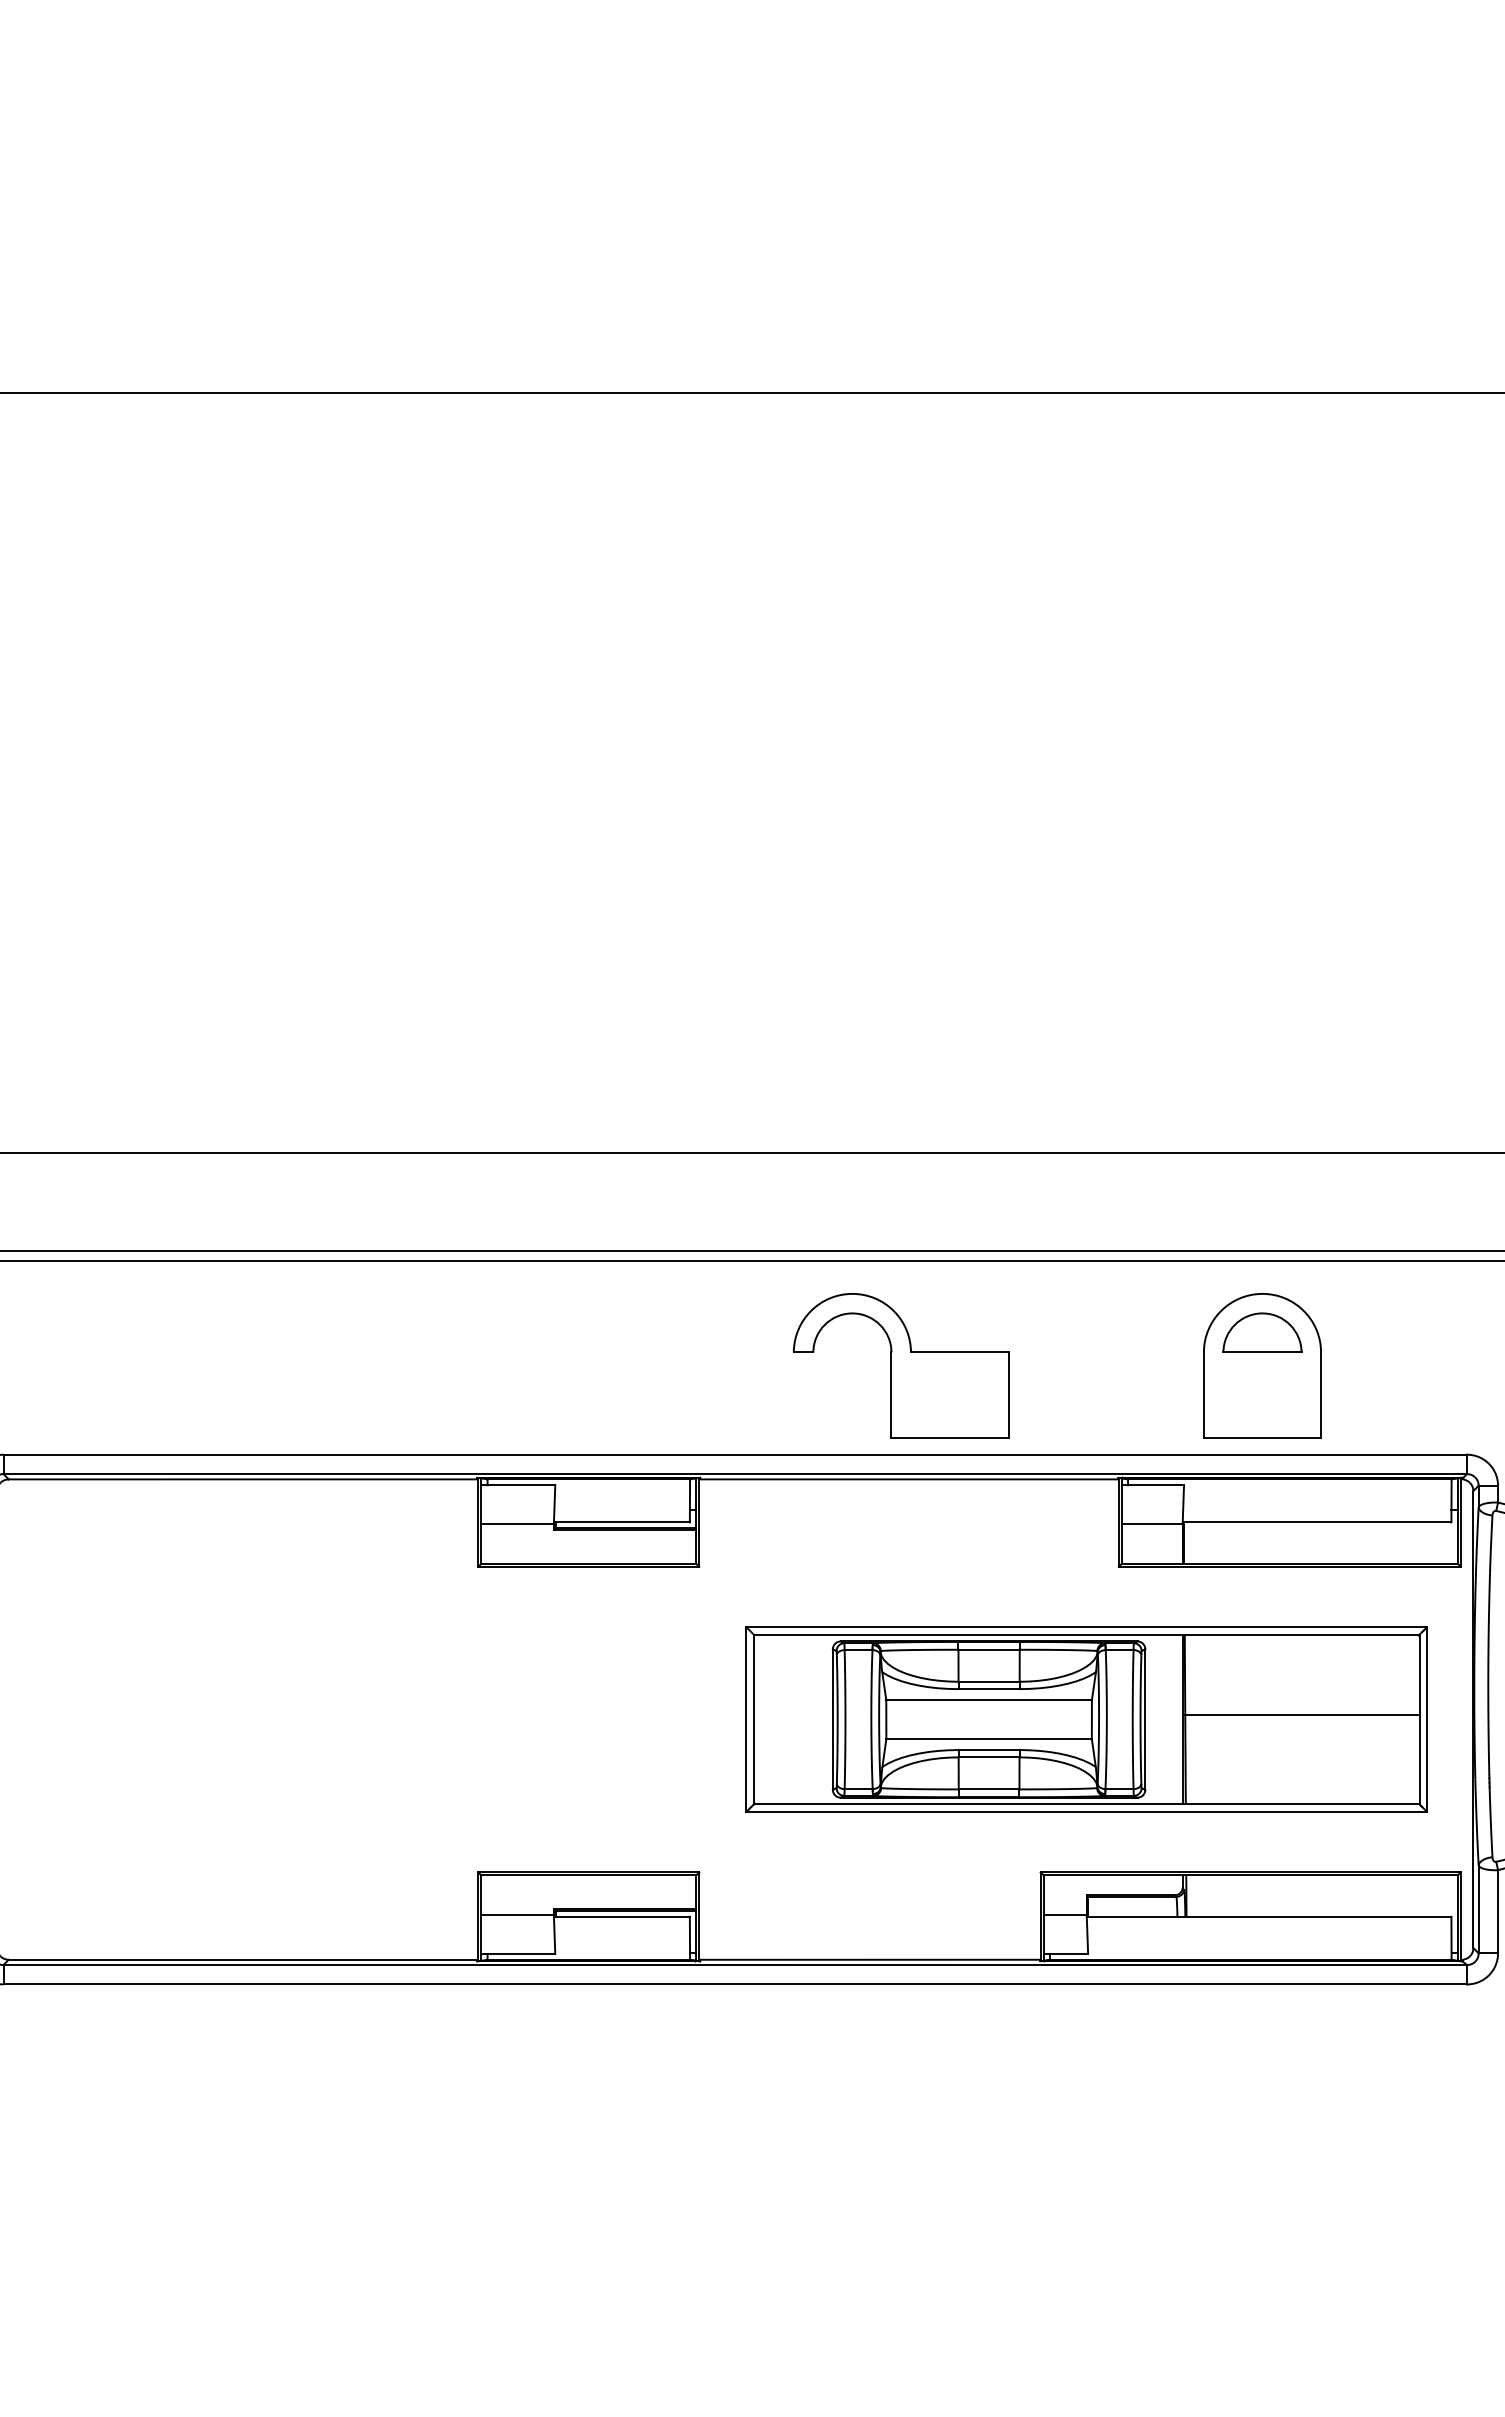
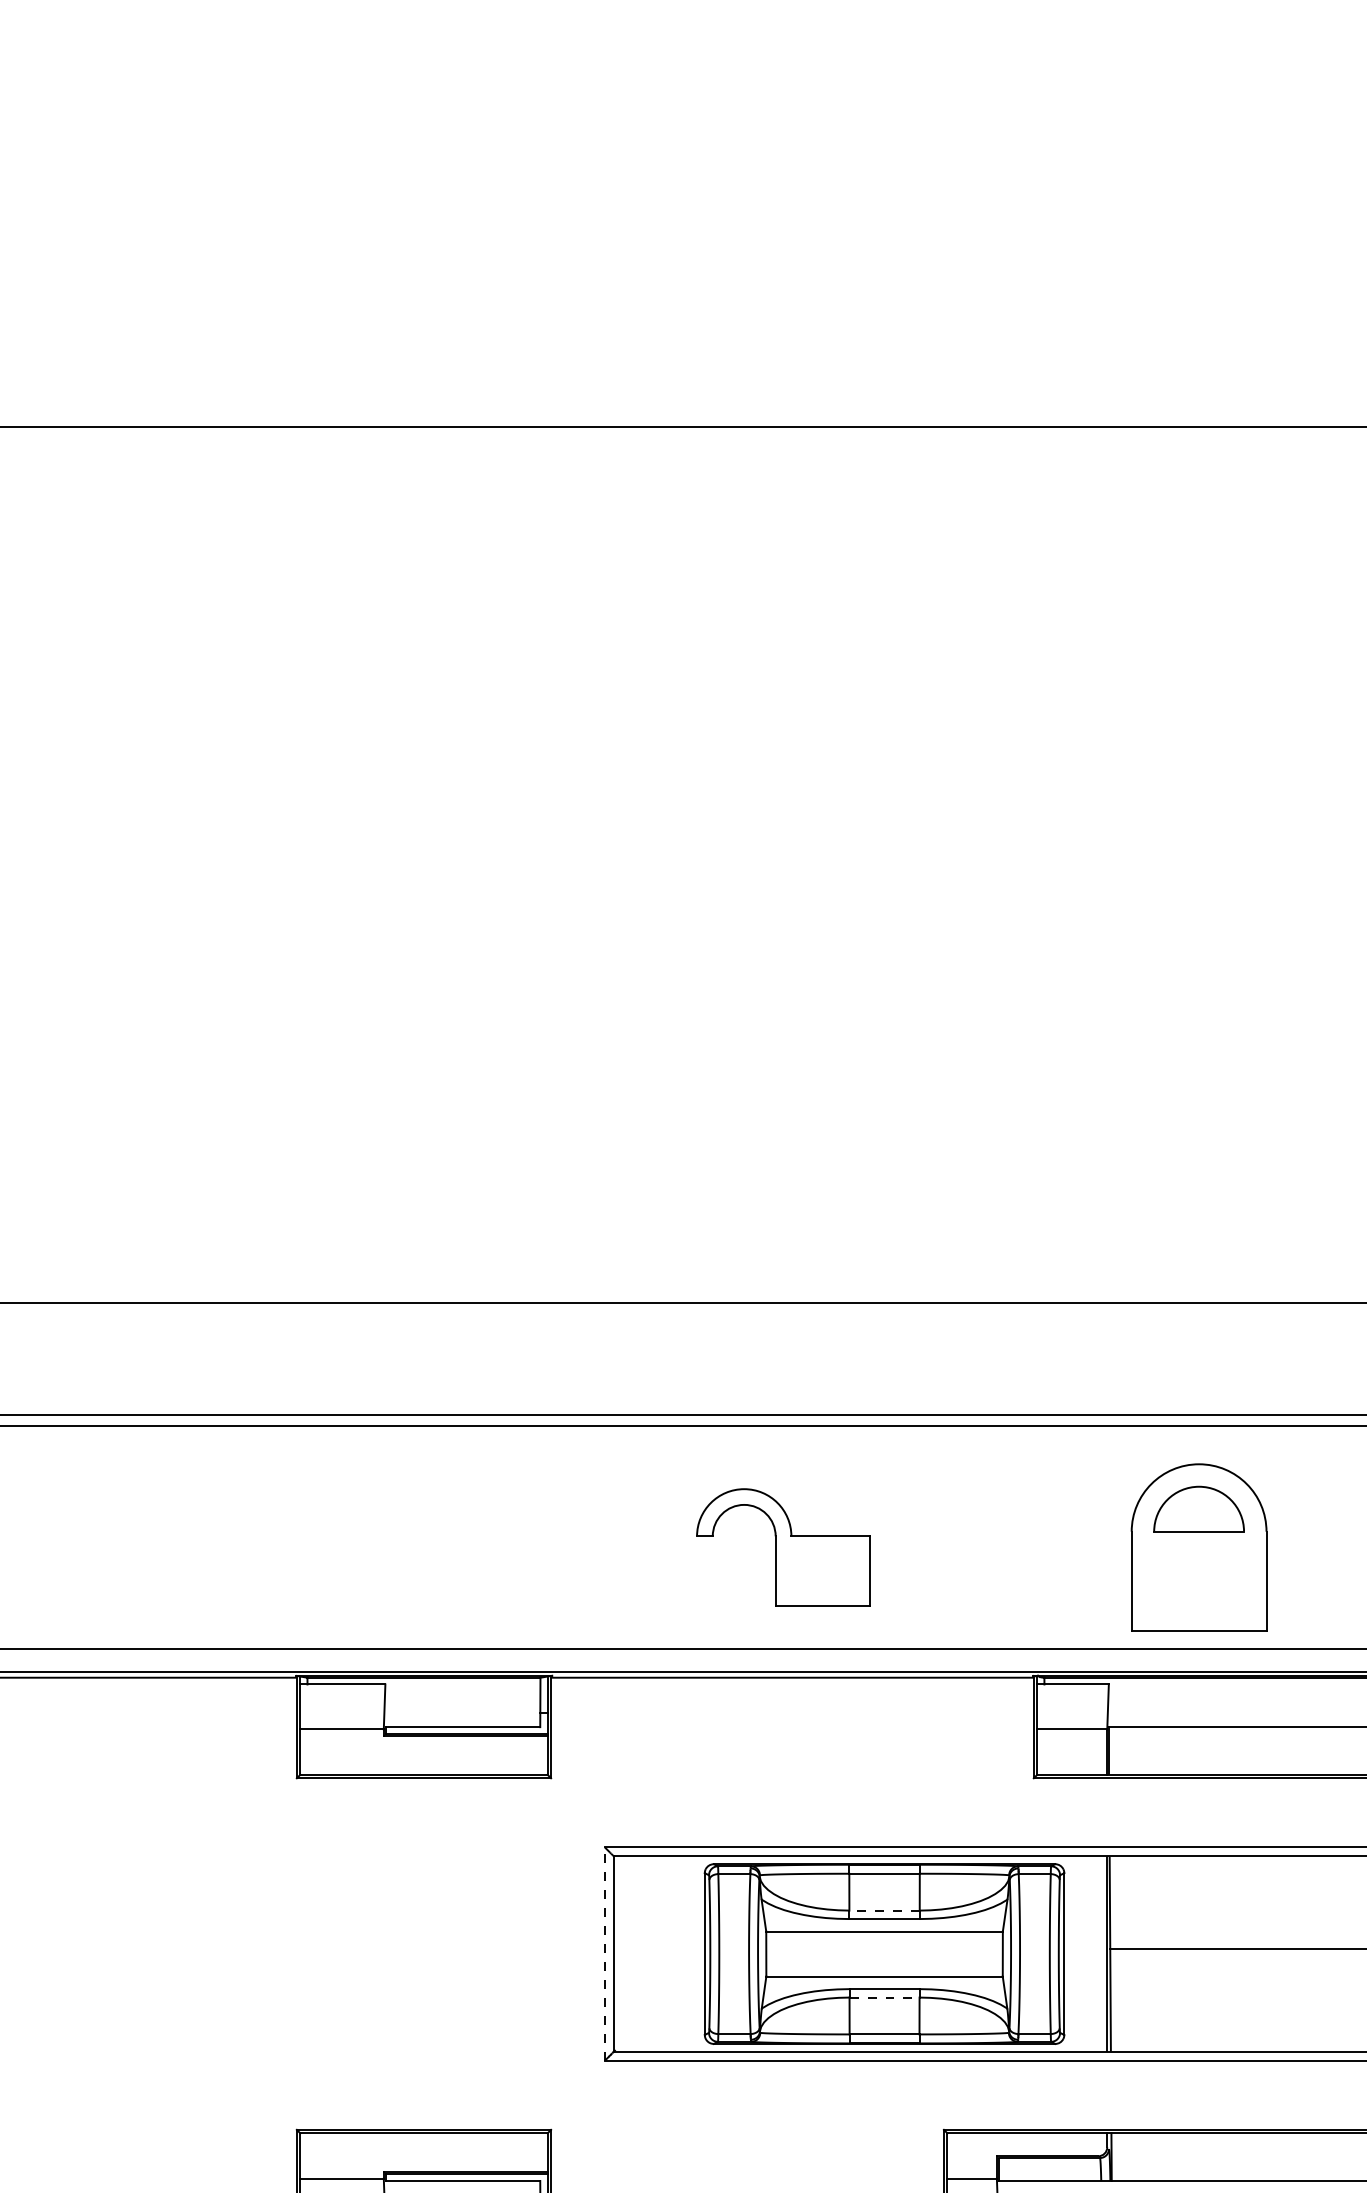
part: (901, 1365) -> (783, 1546), size x0.7
line: (989, 1681) -> (885, 1910), solid -> dashed
line: (746, 1719) -> (605, 1953), solid -> dashed
line: (989, 1757) -> (885, 1997), solid -> dashed

